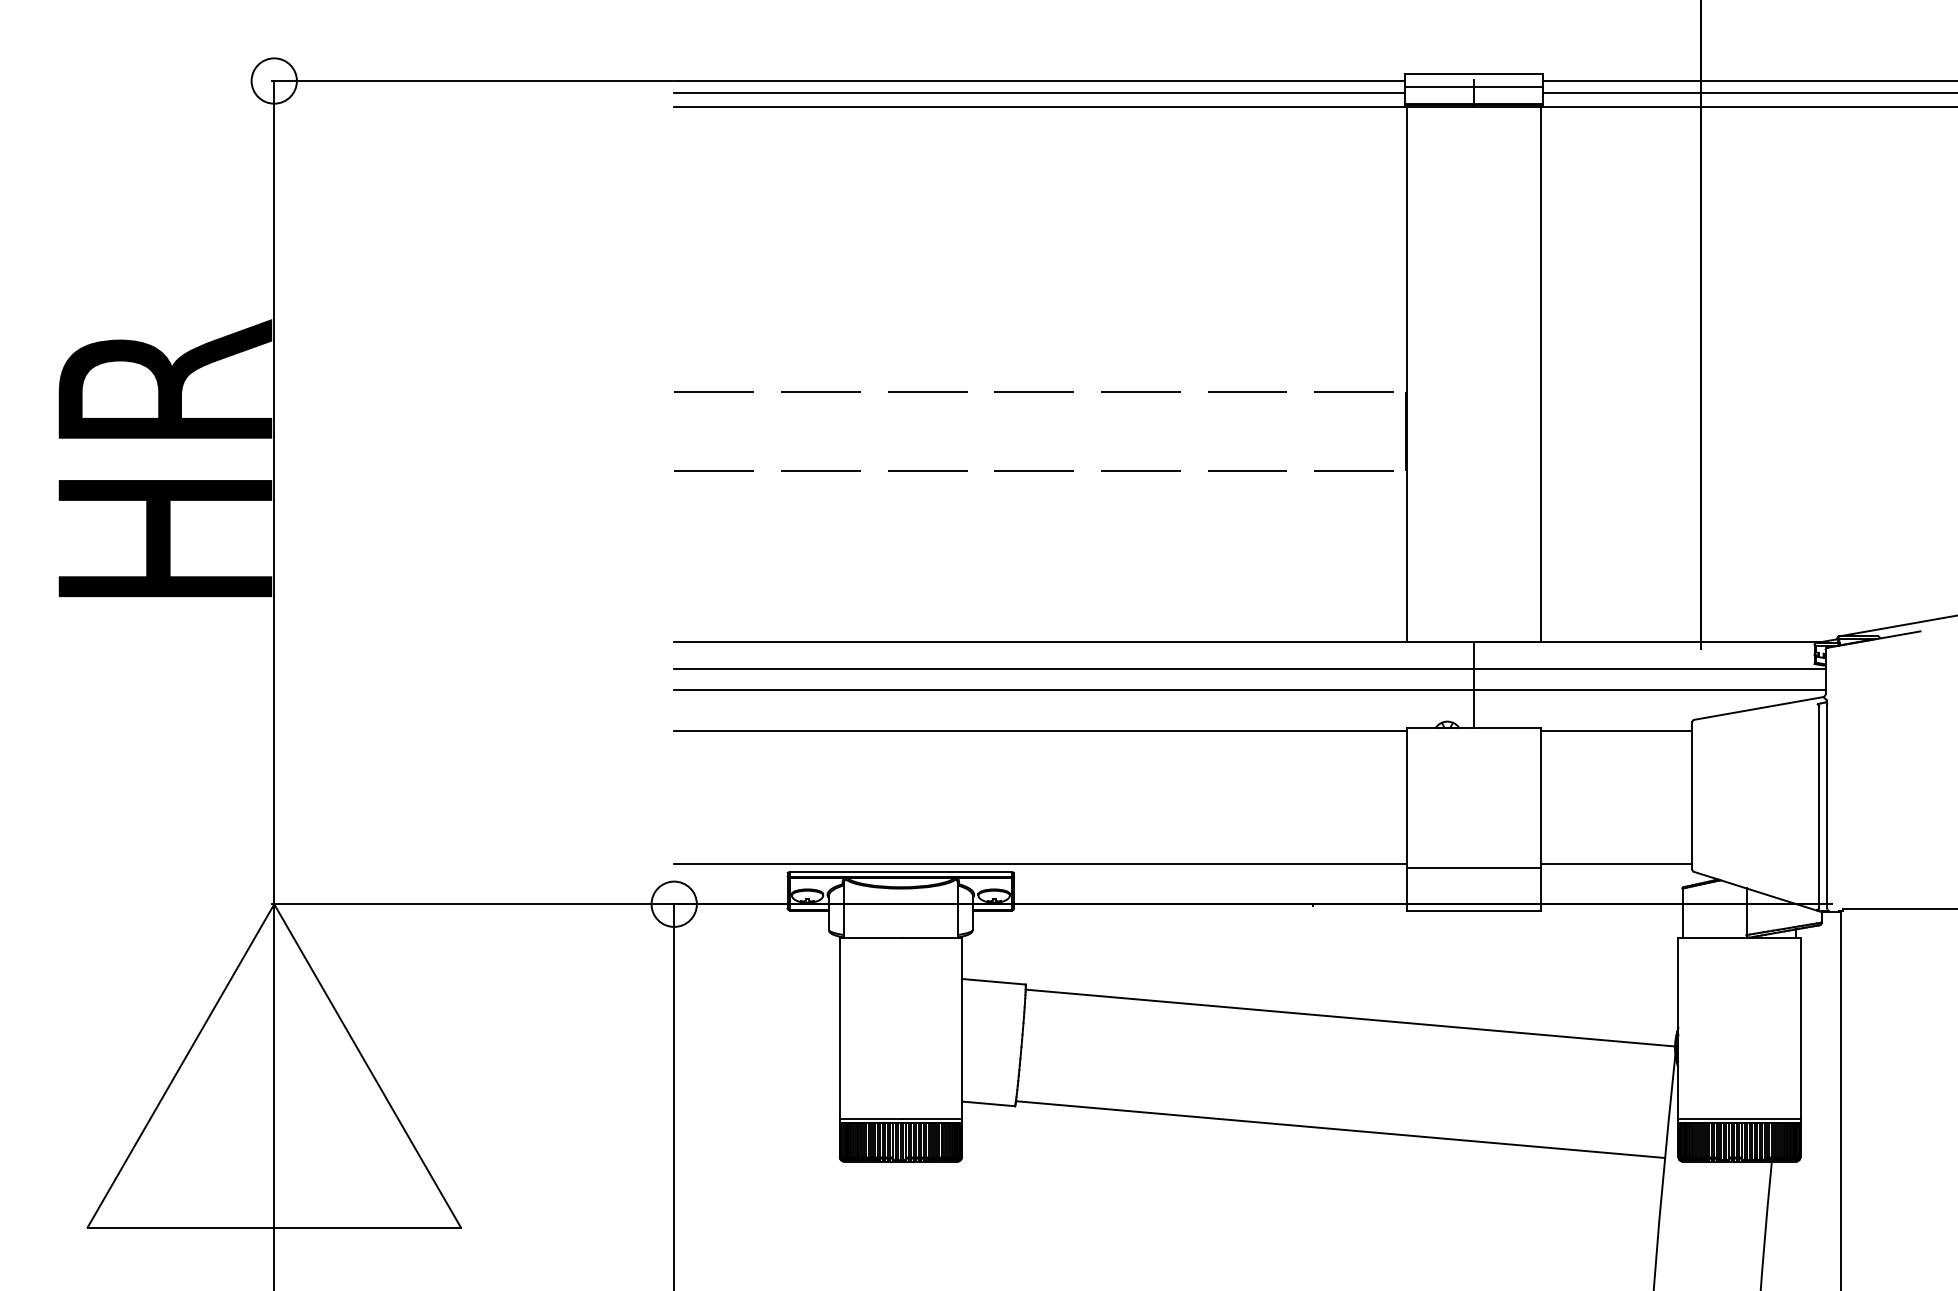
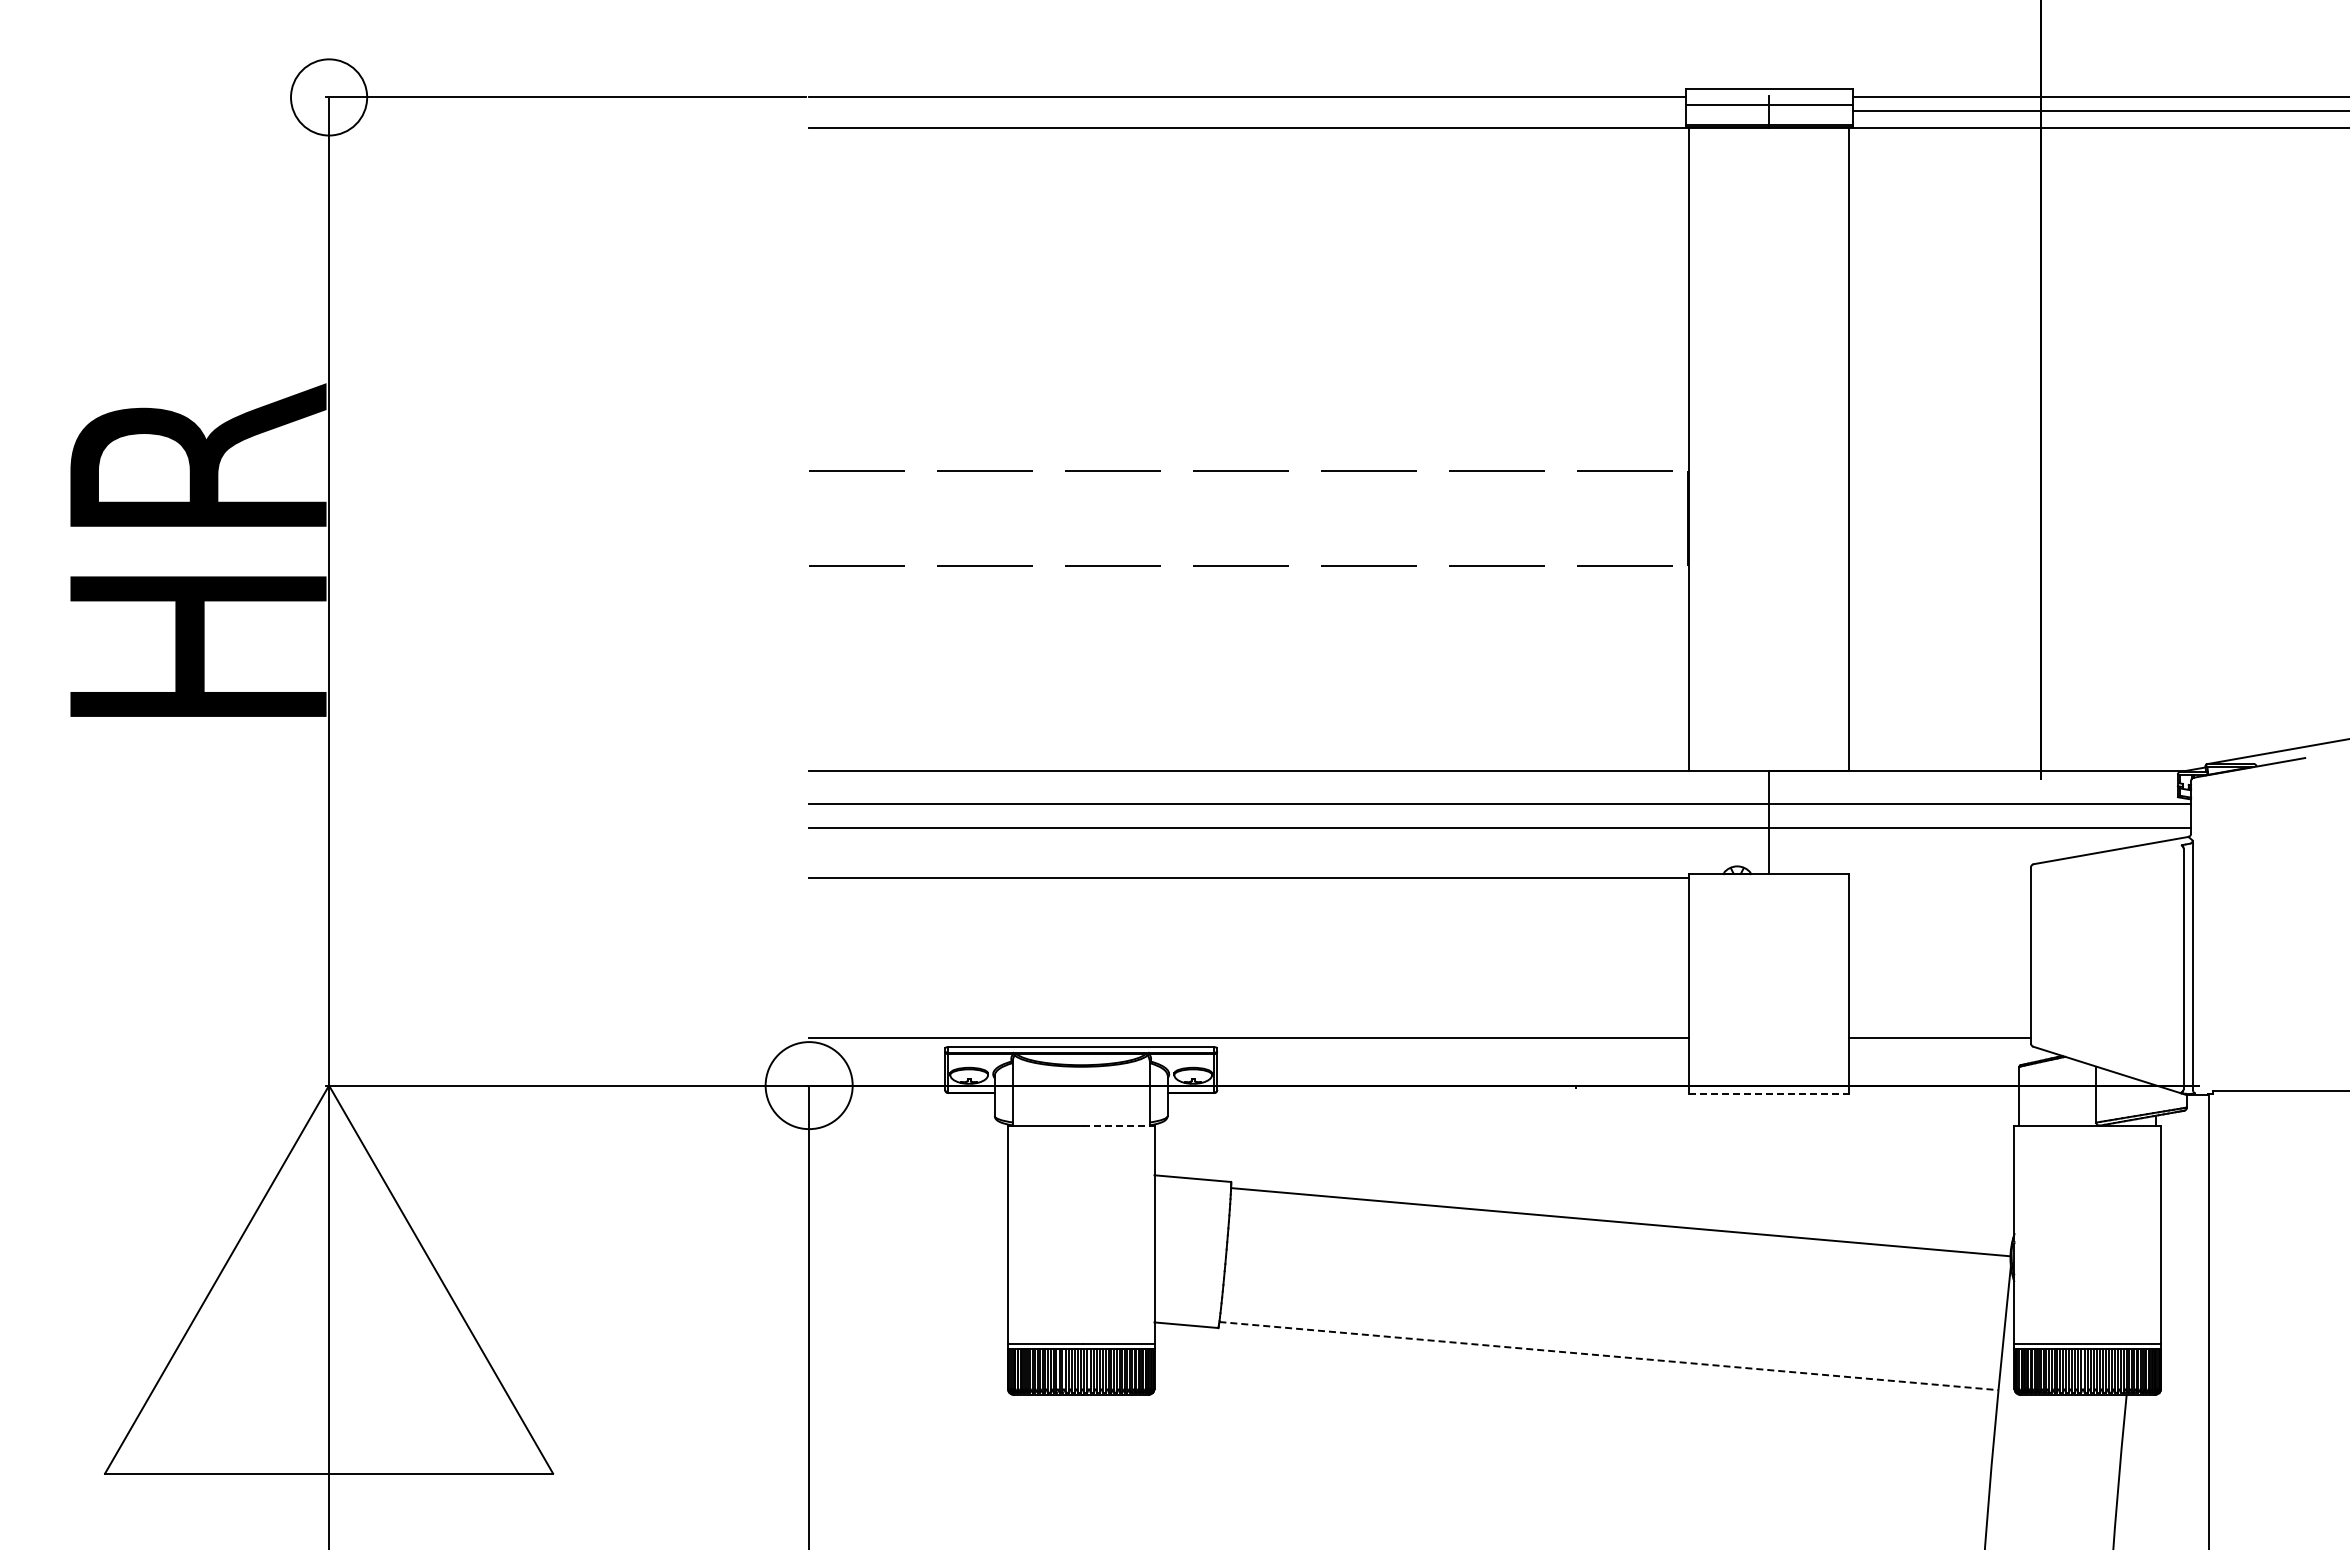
circle: (273, 81) -> (328, 97), size x1.4
line: (1039, 92) -> (1247, 111), removed
line: (1616, 730) -> (1940, 877), removed
line: (1474, 868) -> (1769, 1042), removed
circle: (673, 904) -> (808, 1085), size x1.6
line: (1474, 910) -> (1769, 1093), solid -> dashed
line: (931, 938) -> (1118, 1126), solid -> dashed
line: (1340, 1129) -> (1609, 1356), solid -> dashed

